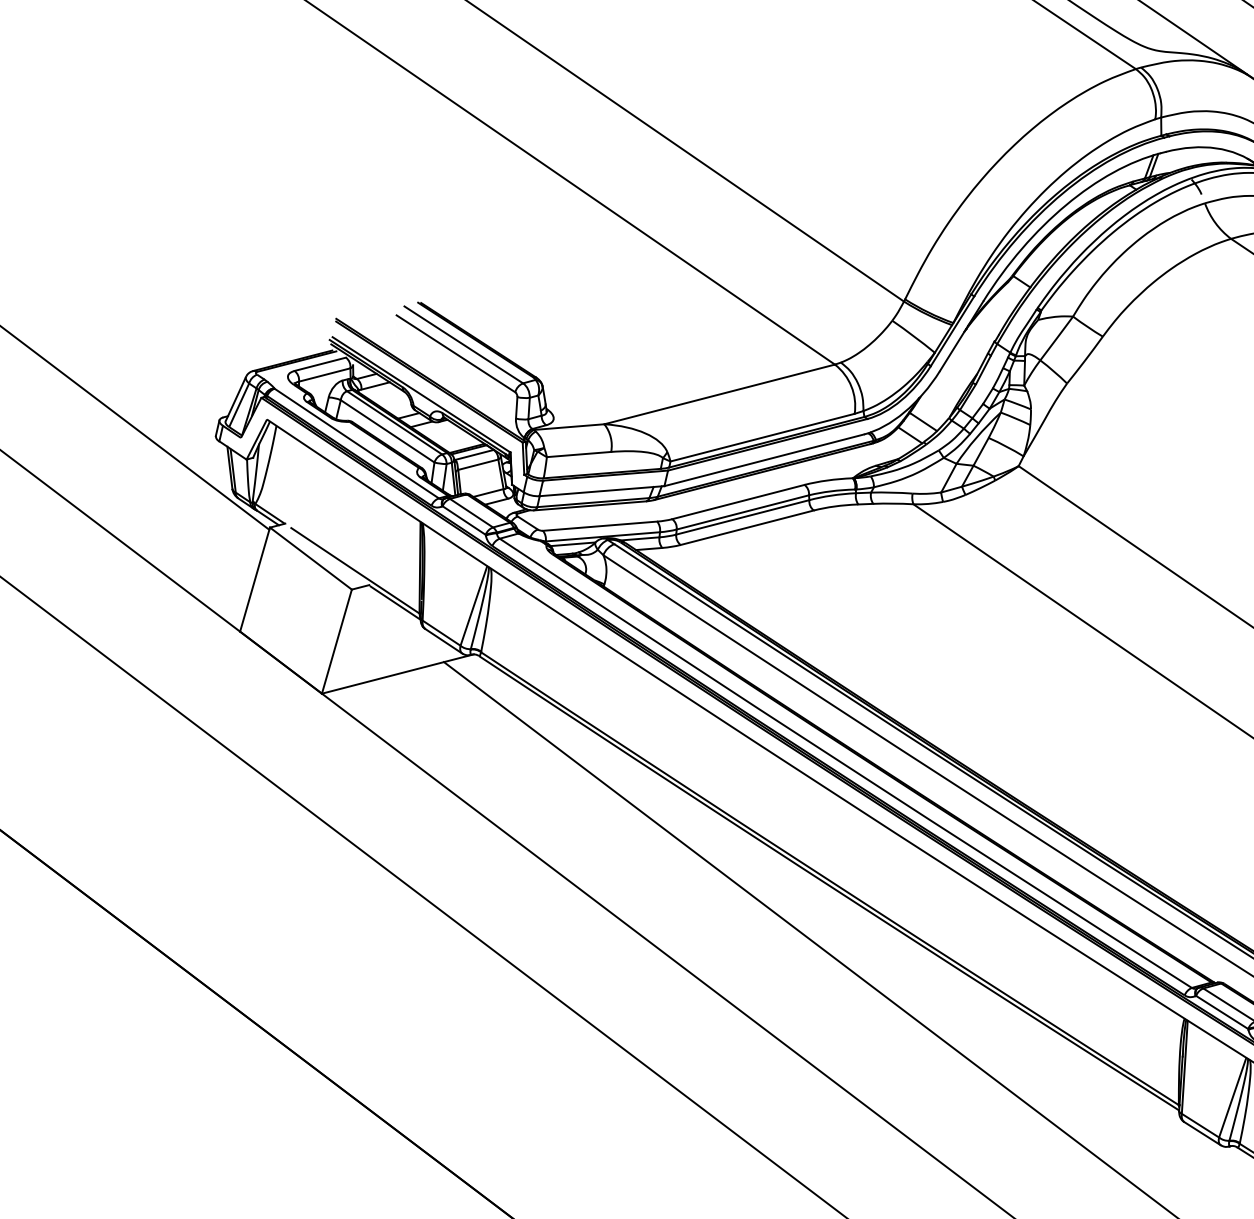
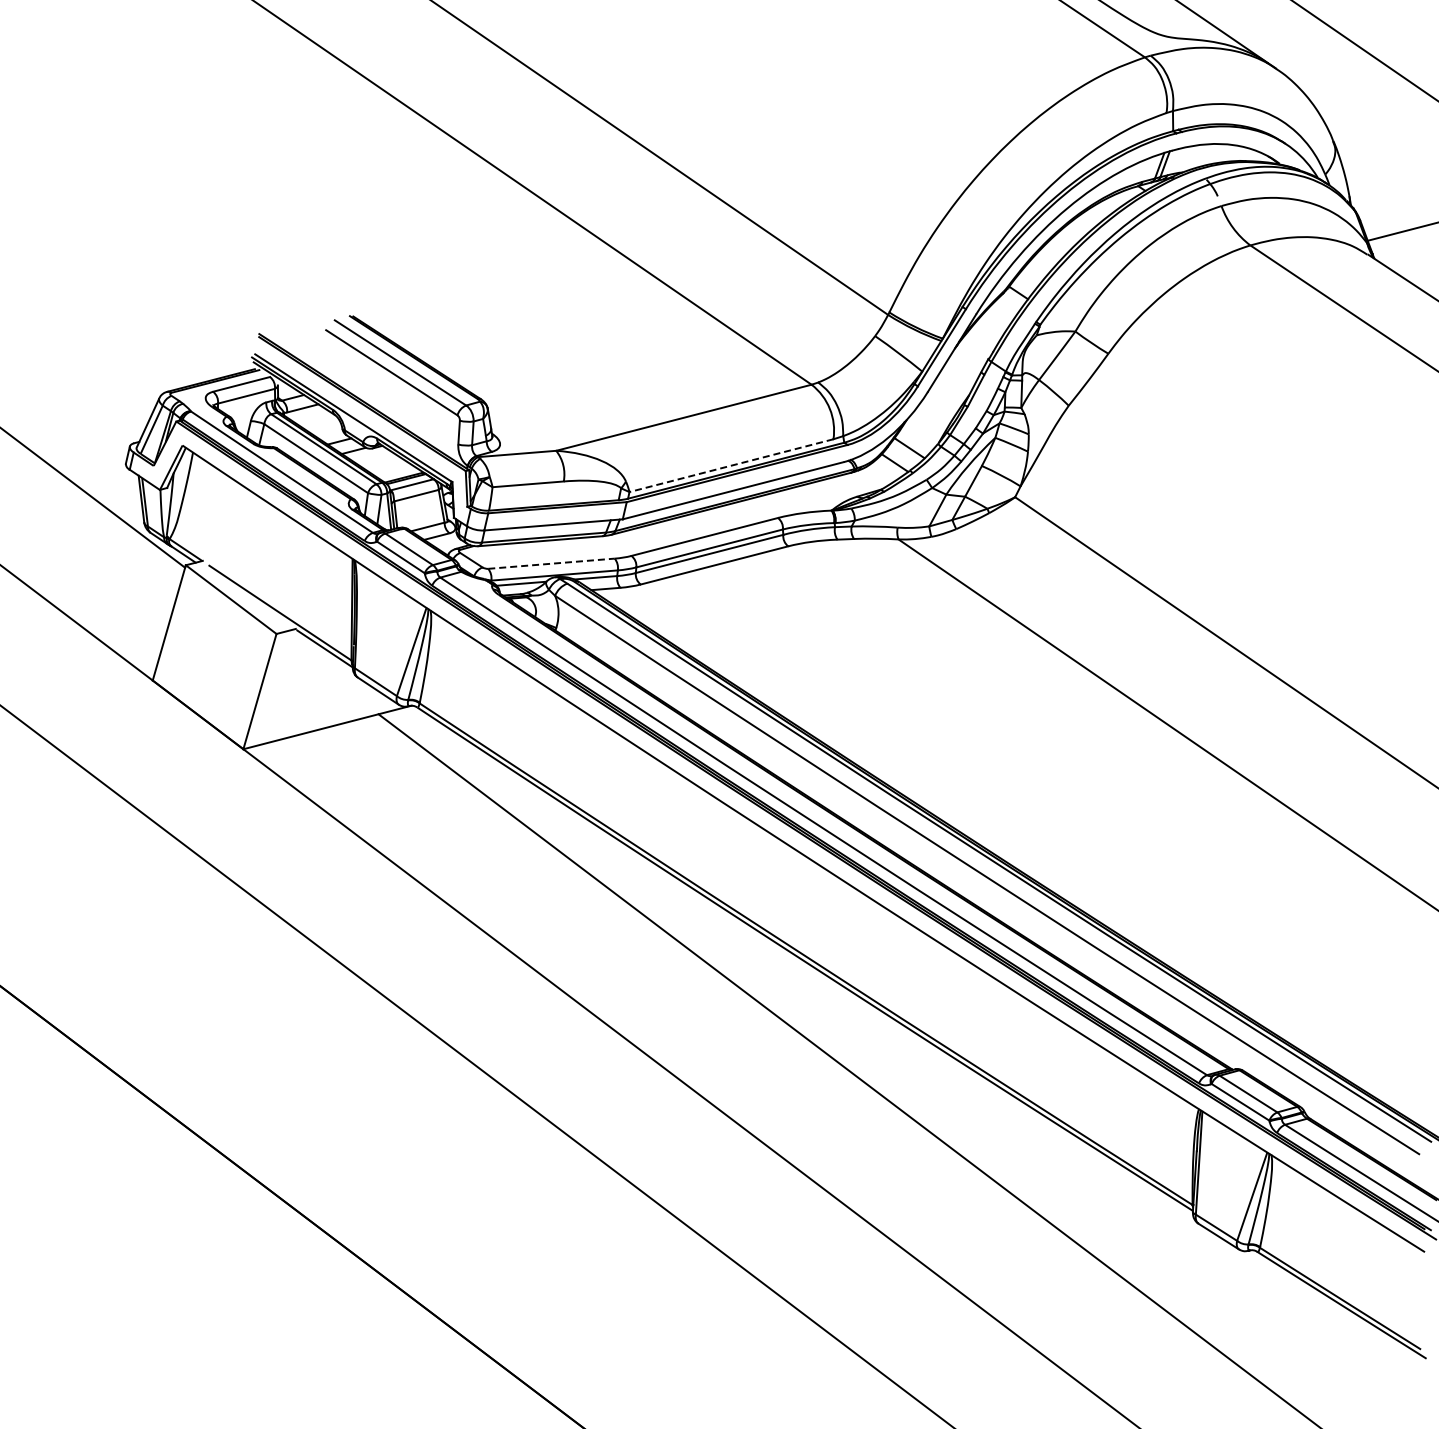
line: (762, 437) -> (731, 465), solid -> dashed
line: (601, 526) -> (552, 563), solid -> dashed

